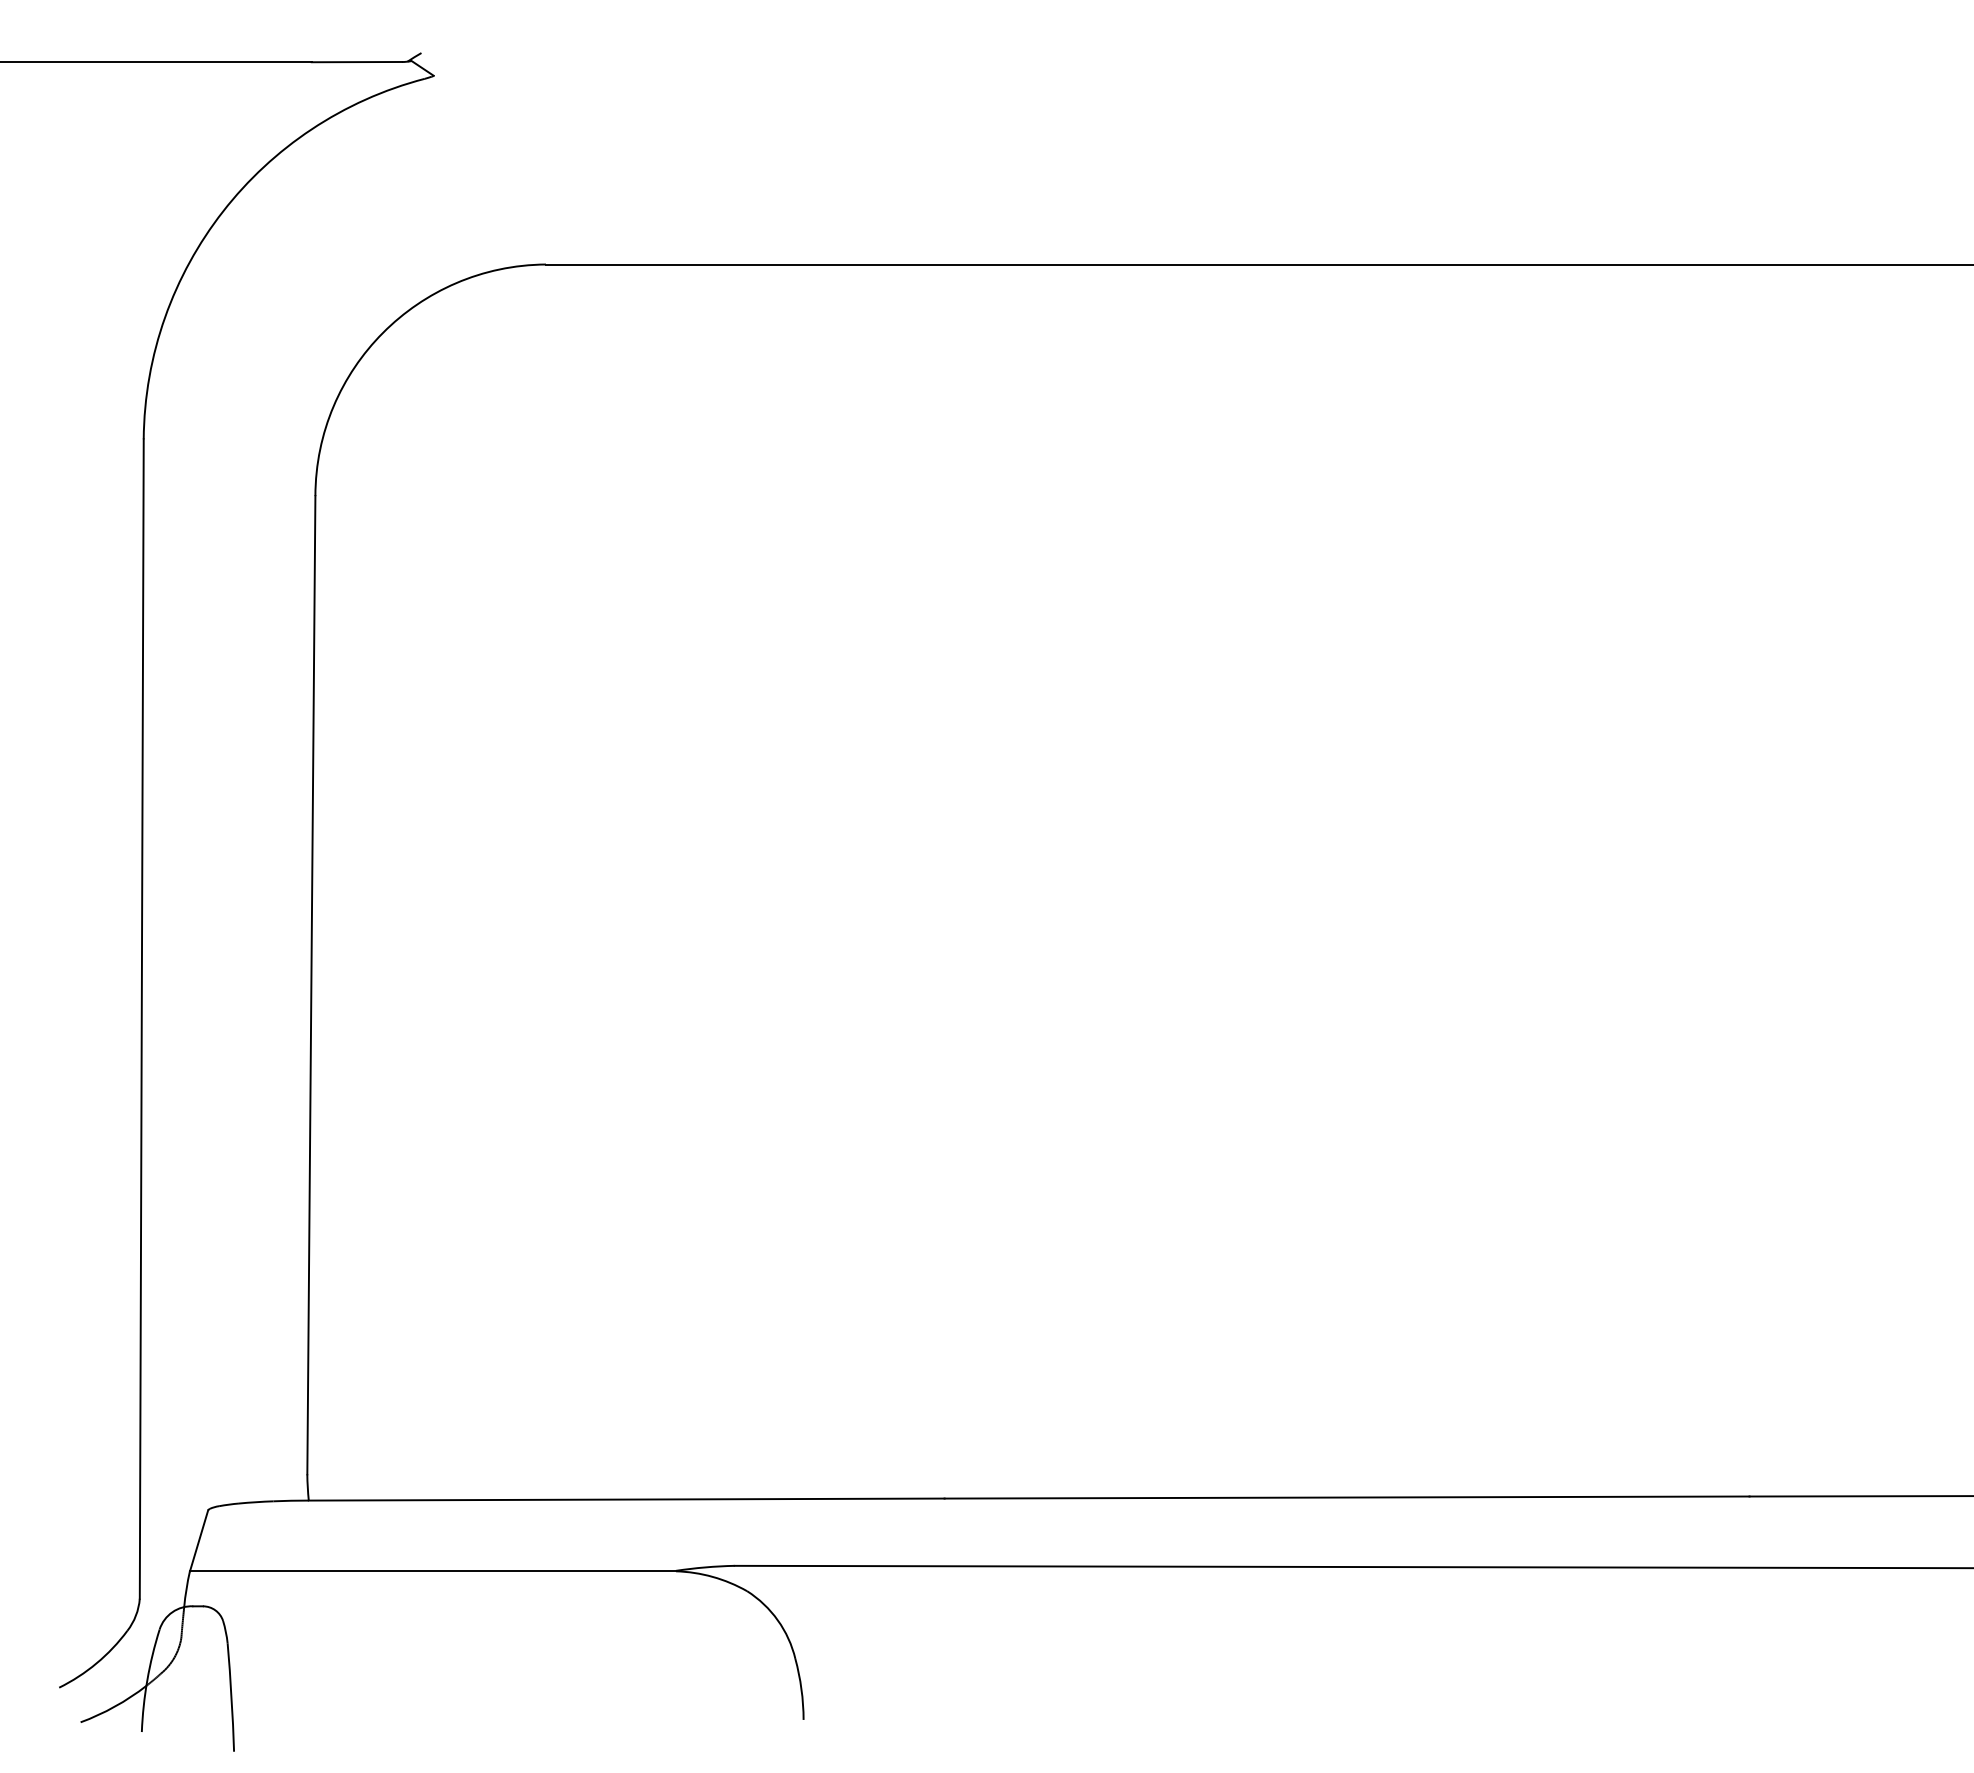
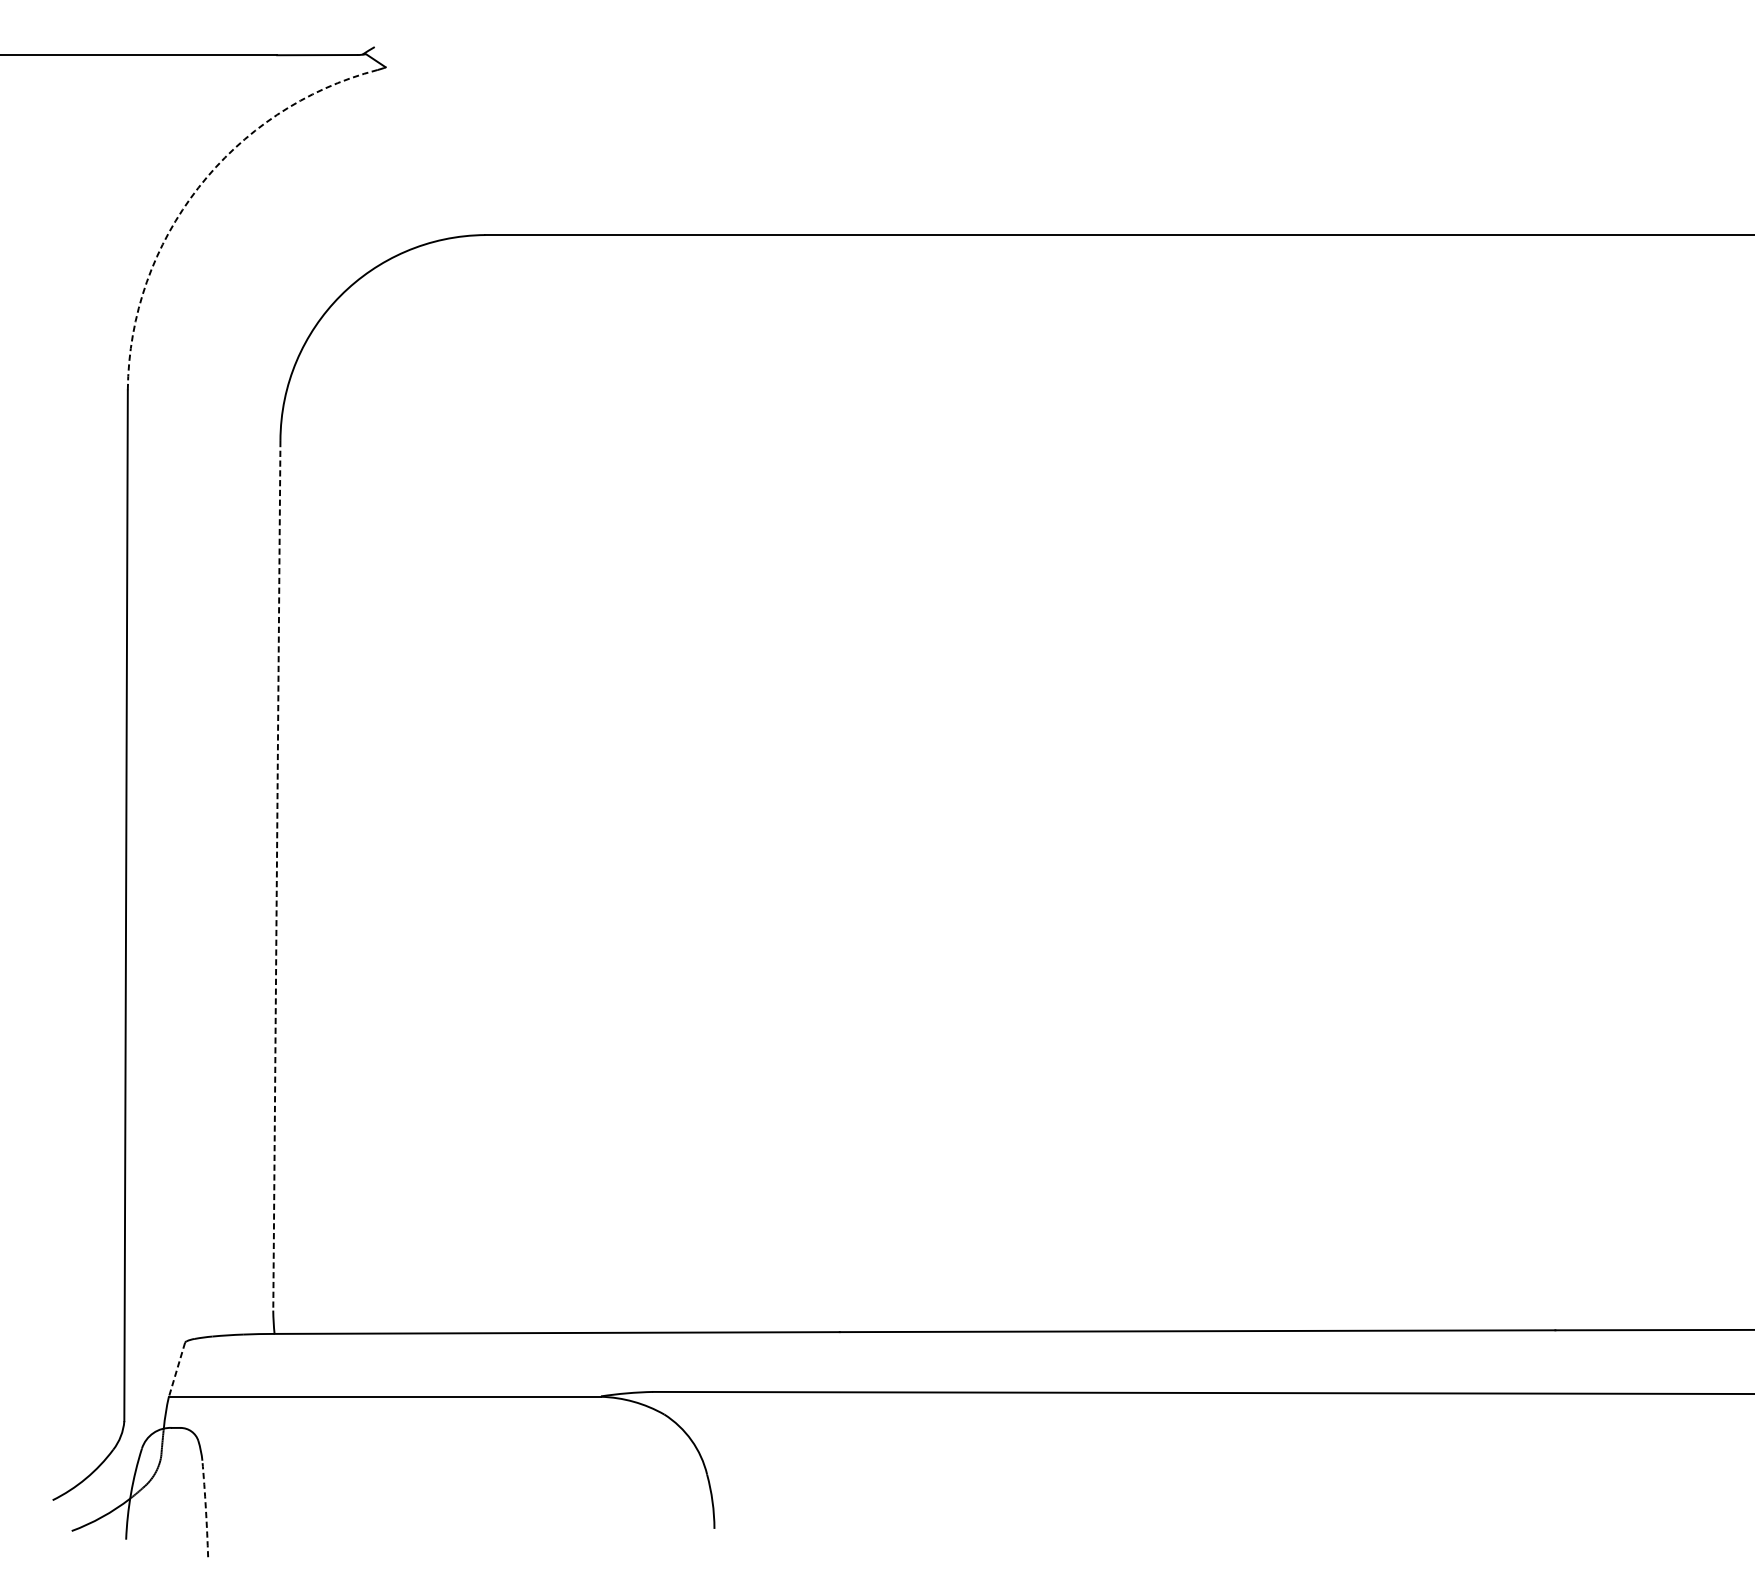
arc: (223, 211) -> (198, 187), solid -> dashed
line: (311, 985) -> (276, 876), solid -> dashed
line: (199, 1540) -> (177, 1369), solid -> dashed
arc: (231, 1697) -> (205, 1508), solid -> dashed

